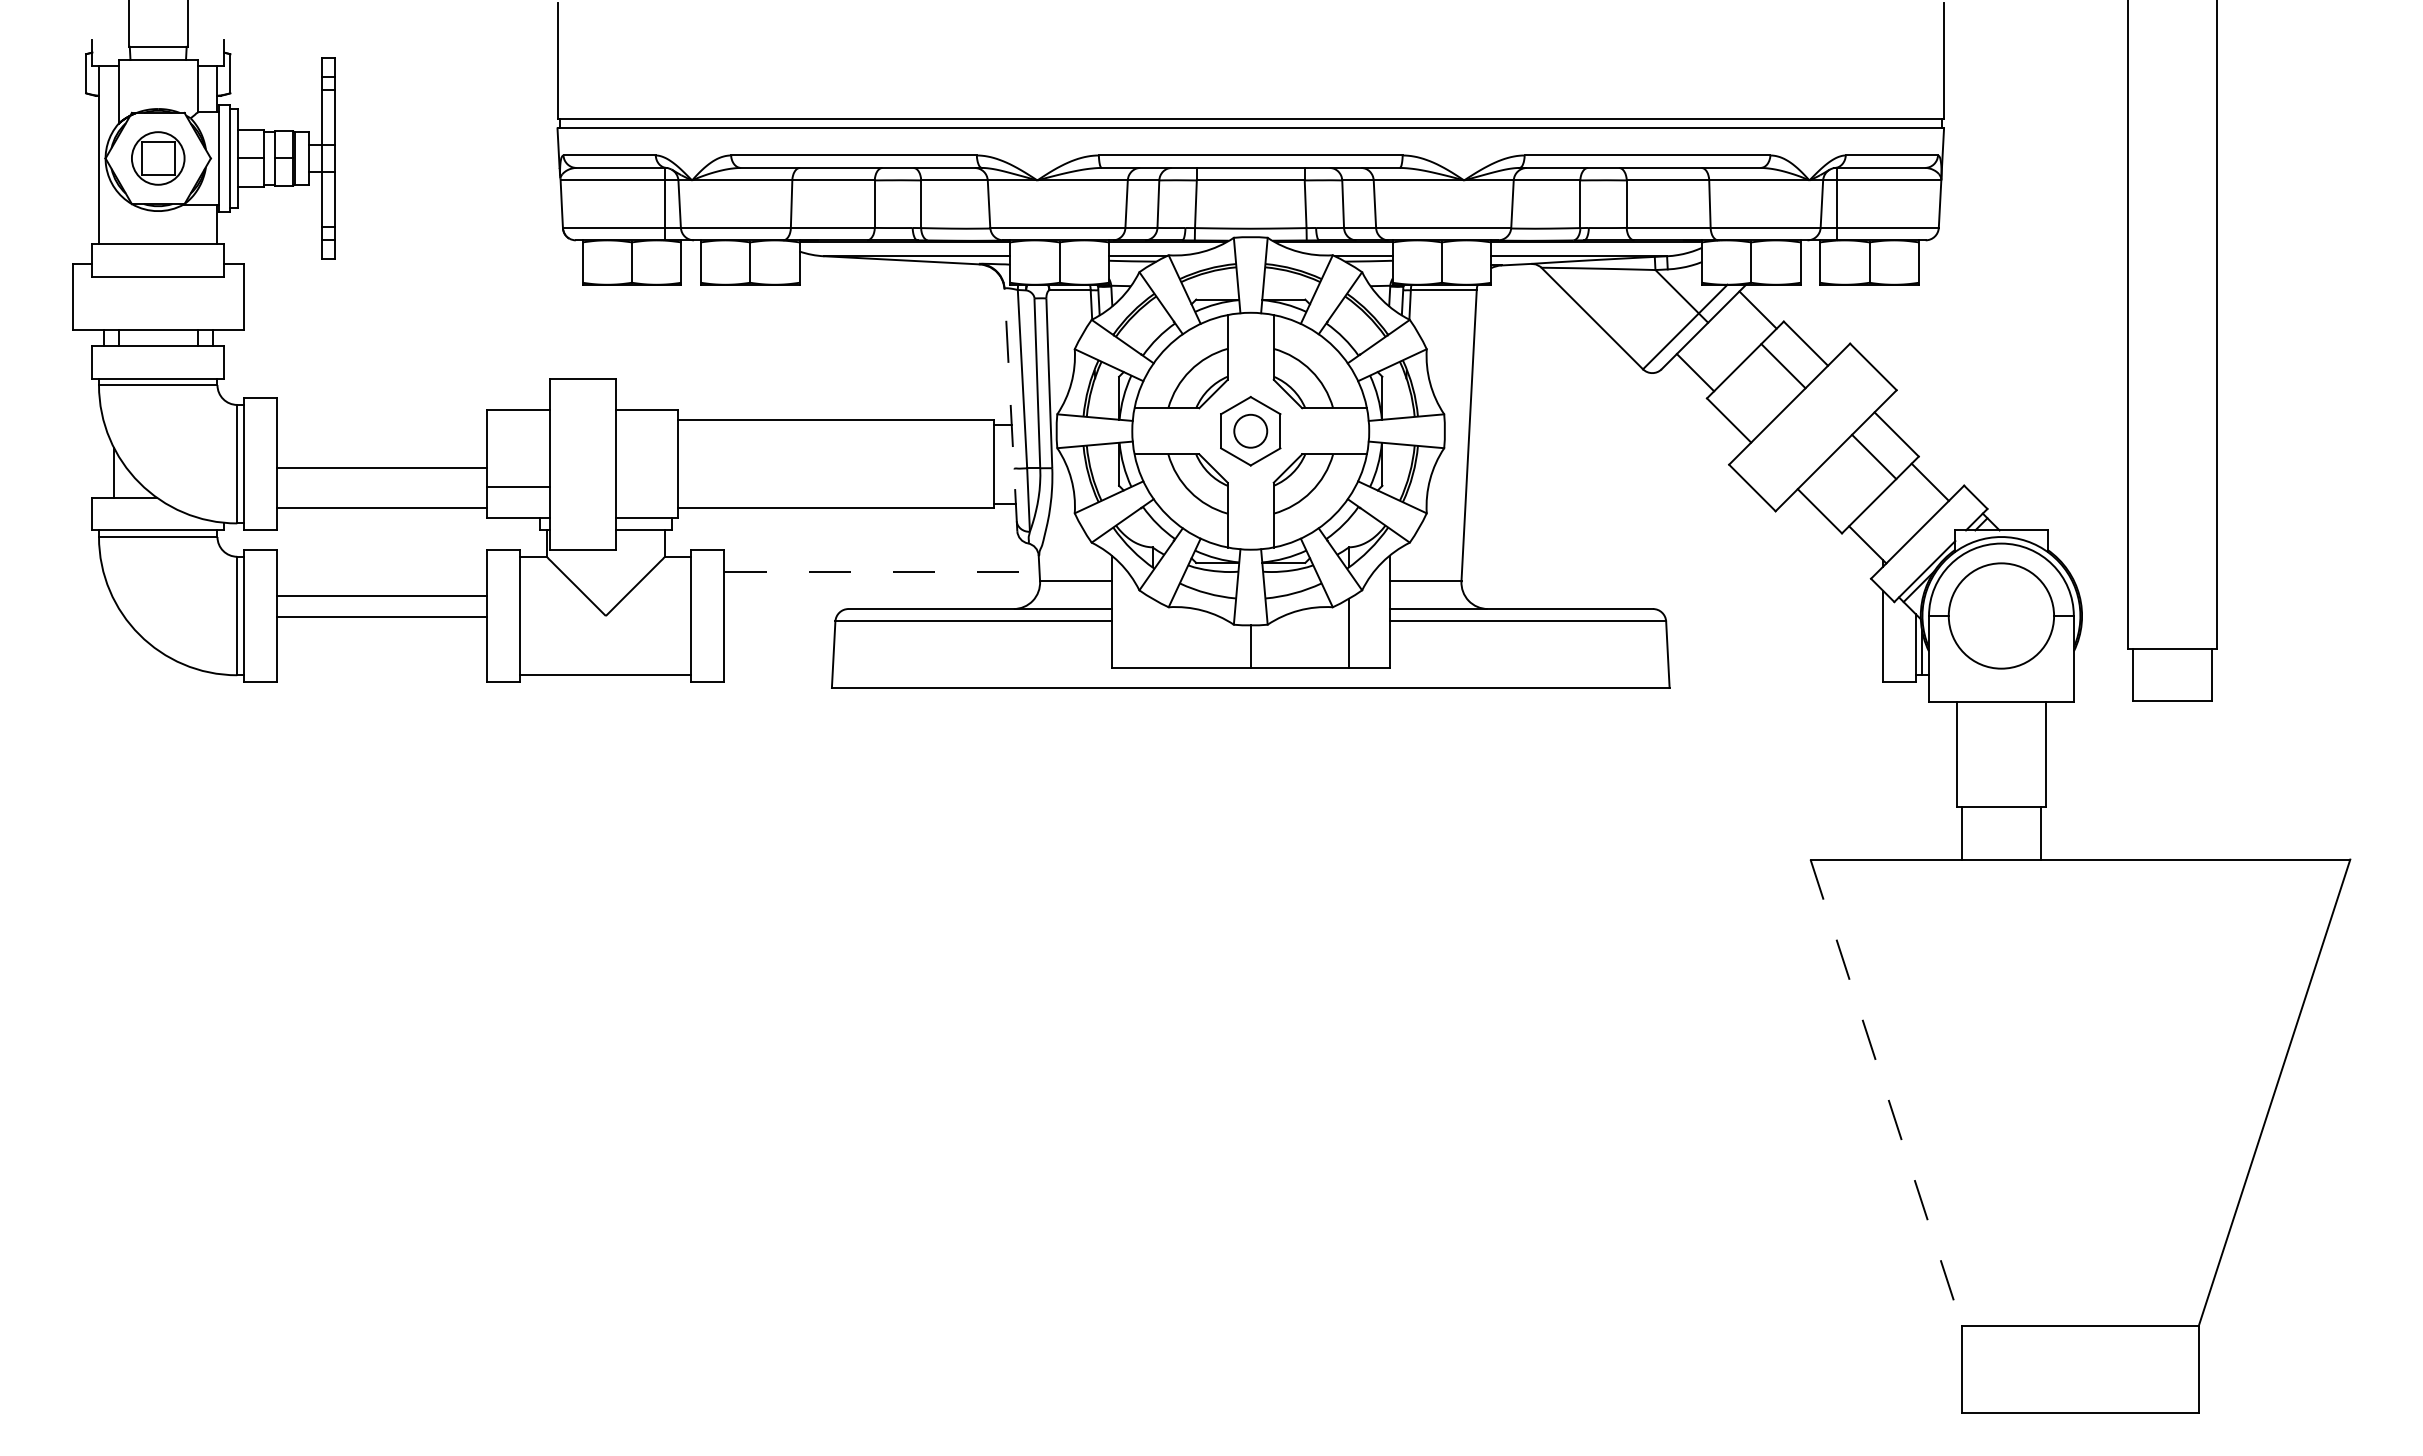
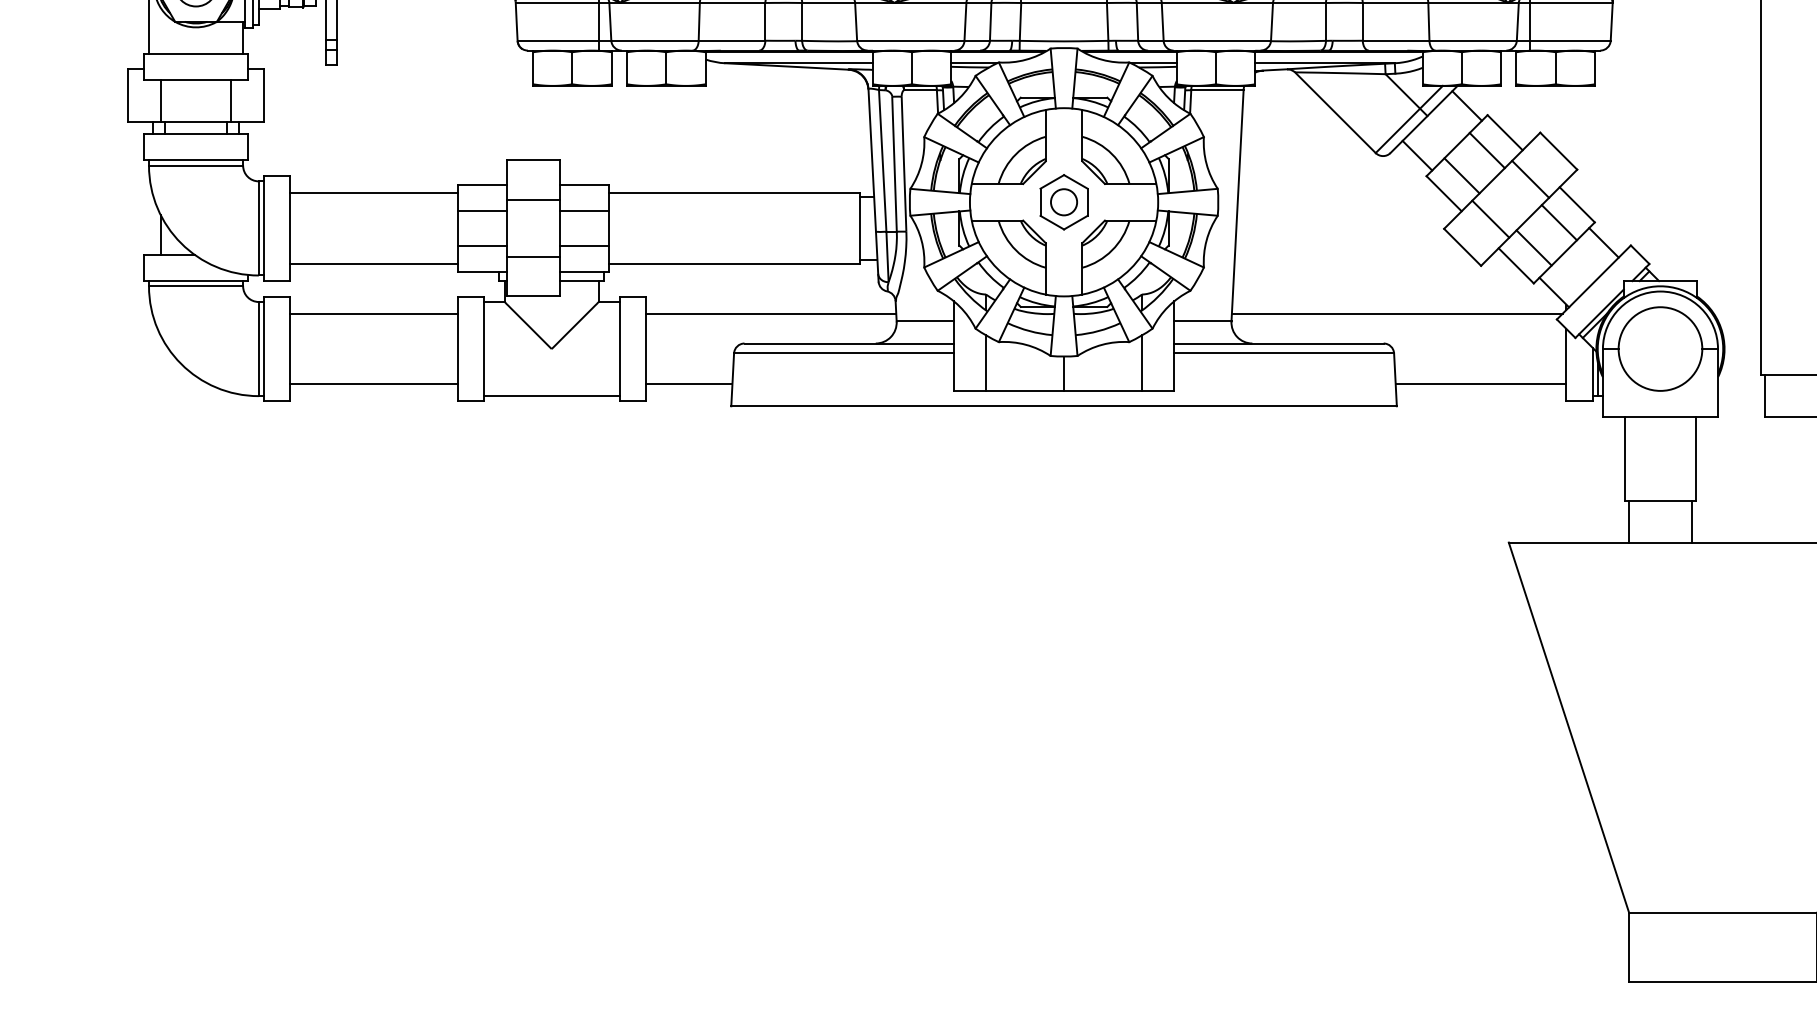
line: (114, 303) -> (161, 100), added
line: (202, 303) -> (231, 100), added
line: (1751, 397) -> (1461, 175), added
line: (1837, 402) -> (1530, 179), added
line: (1010, 409) -> (873, 184), dashed -> solid
line: (582, 428) -> (533, 200), added
line: (518, 441) -> (482, 210), added
line: (646, 441) -> (583, 210), added
line: (1787, 452) -> (1490, 219), added
line: (381, 467) -> (373, 192), moved
line: (646, 486) -> (583, 246), added
line: (1842, 488) -> (1534, 247), added
line: (582, 499) -> (533, 256), added
line: (881, 571) -> (770, 313), dashed -> solid
line: (1670, 571) -> (1397, 313), added
line: (381, 596) -> (373, 384), moved
line: (381, 616) -> (373, 313), moved
line: (1152, 633) -> (986, 362), added
line: (778, 660) -> (688, 384), added
line: (1775, 660) -> (1480, 384), added
line: (1886, 1092) -> (1569, 727), dashed -> solid

